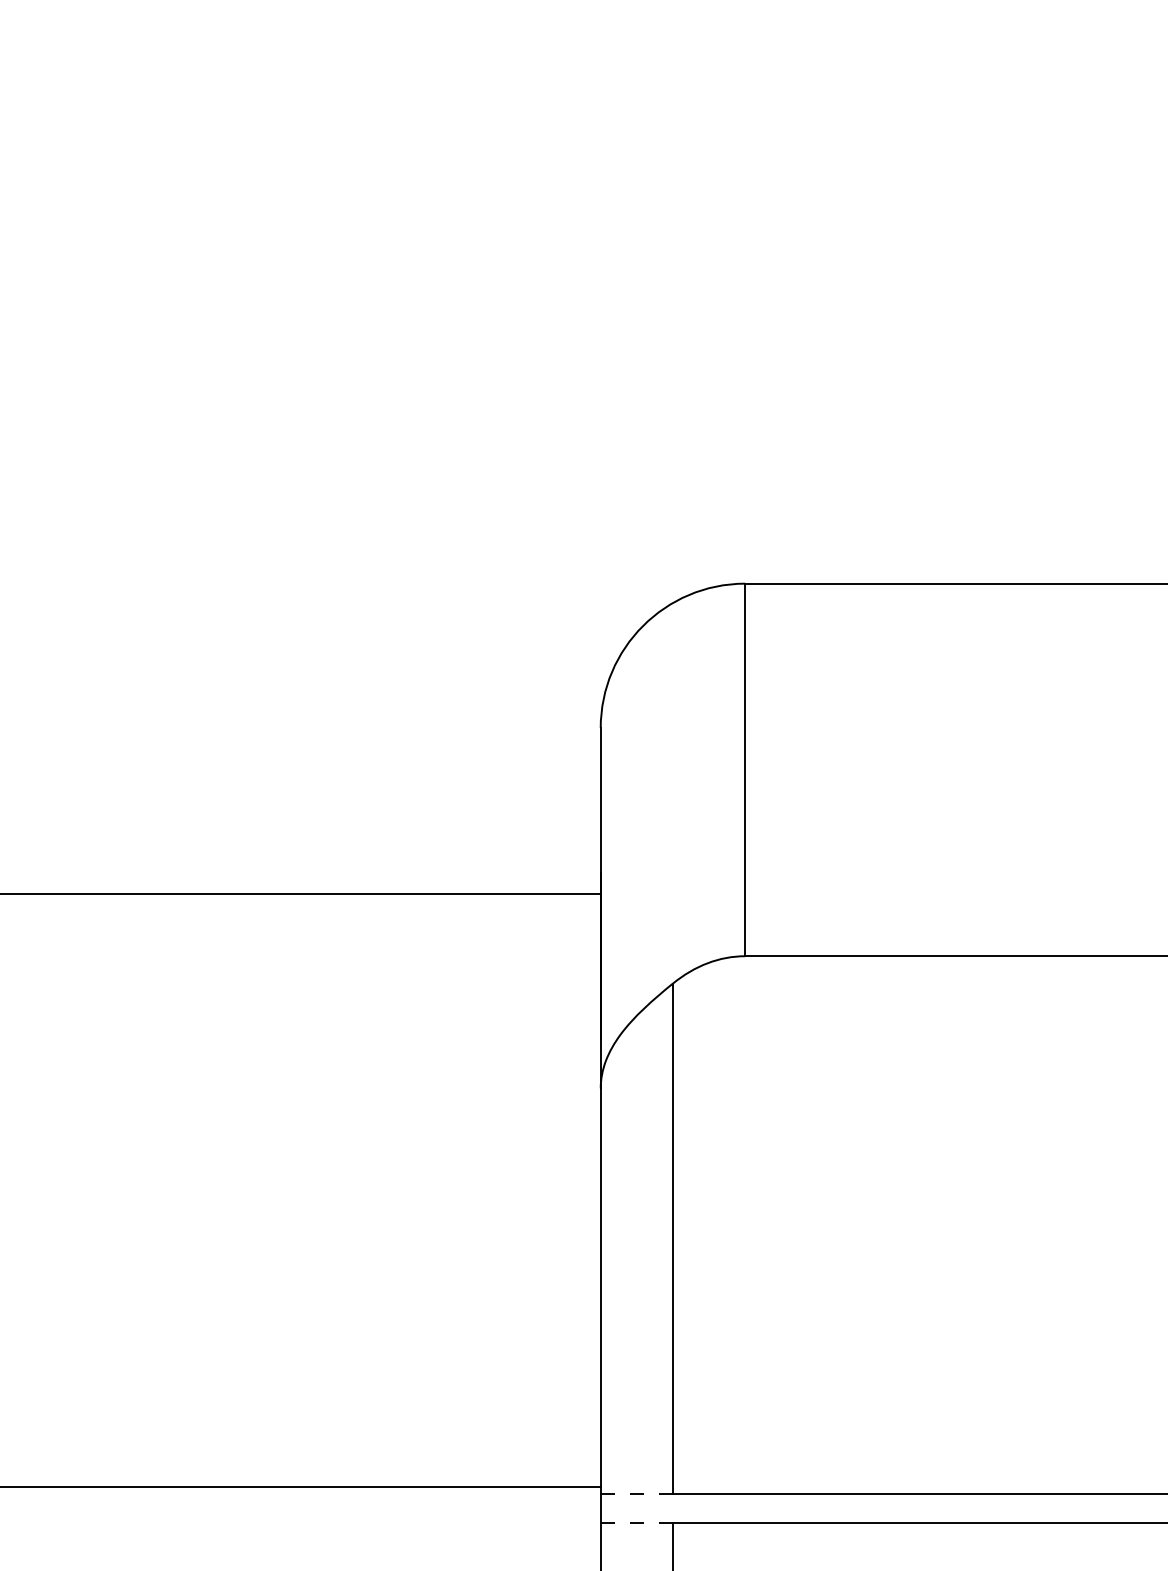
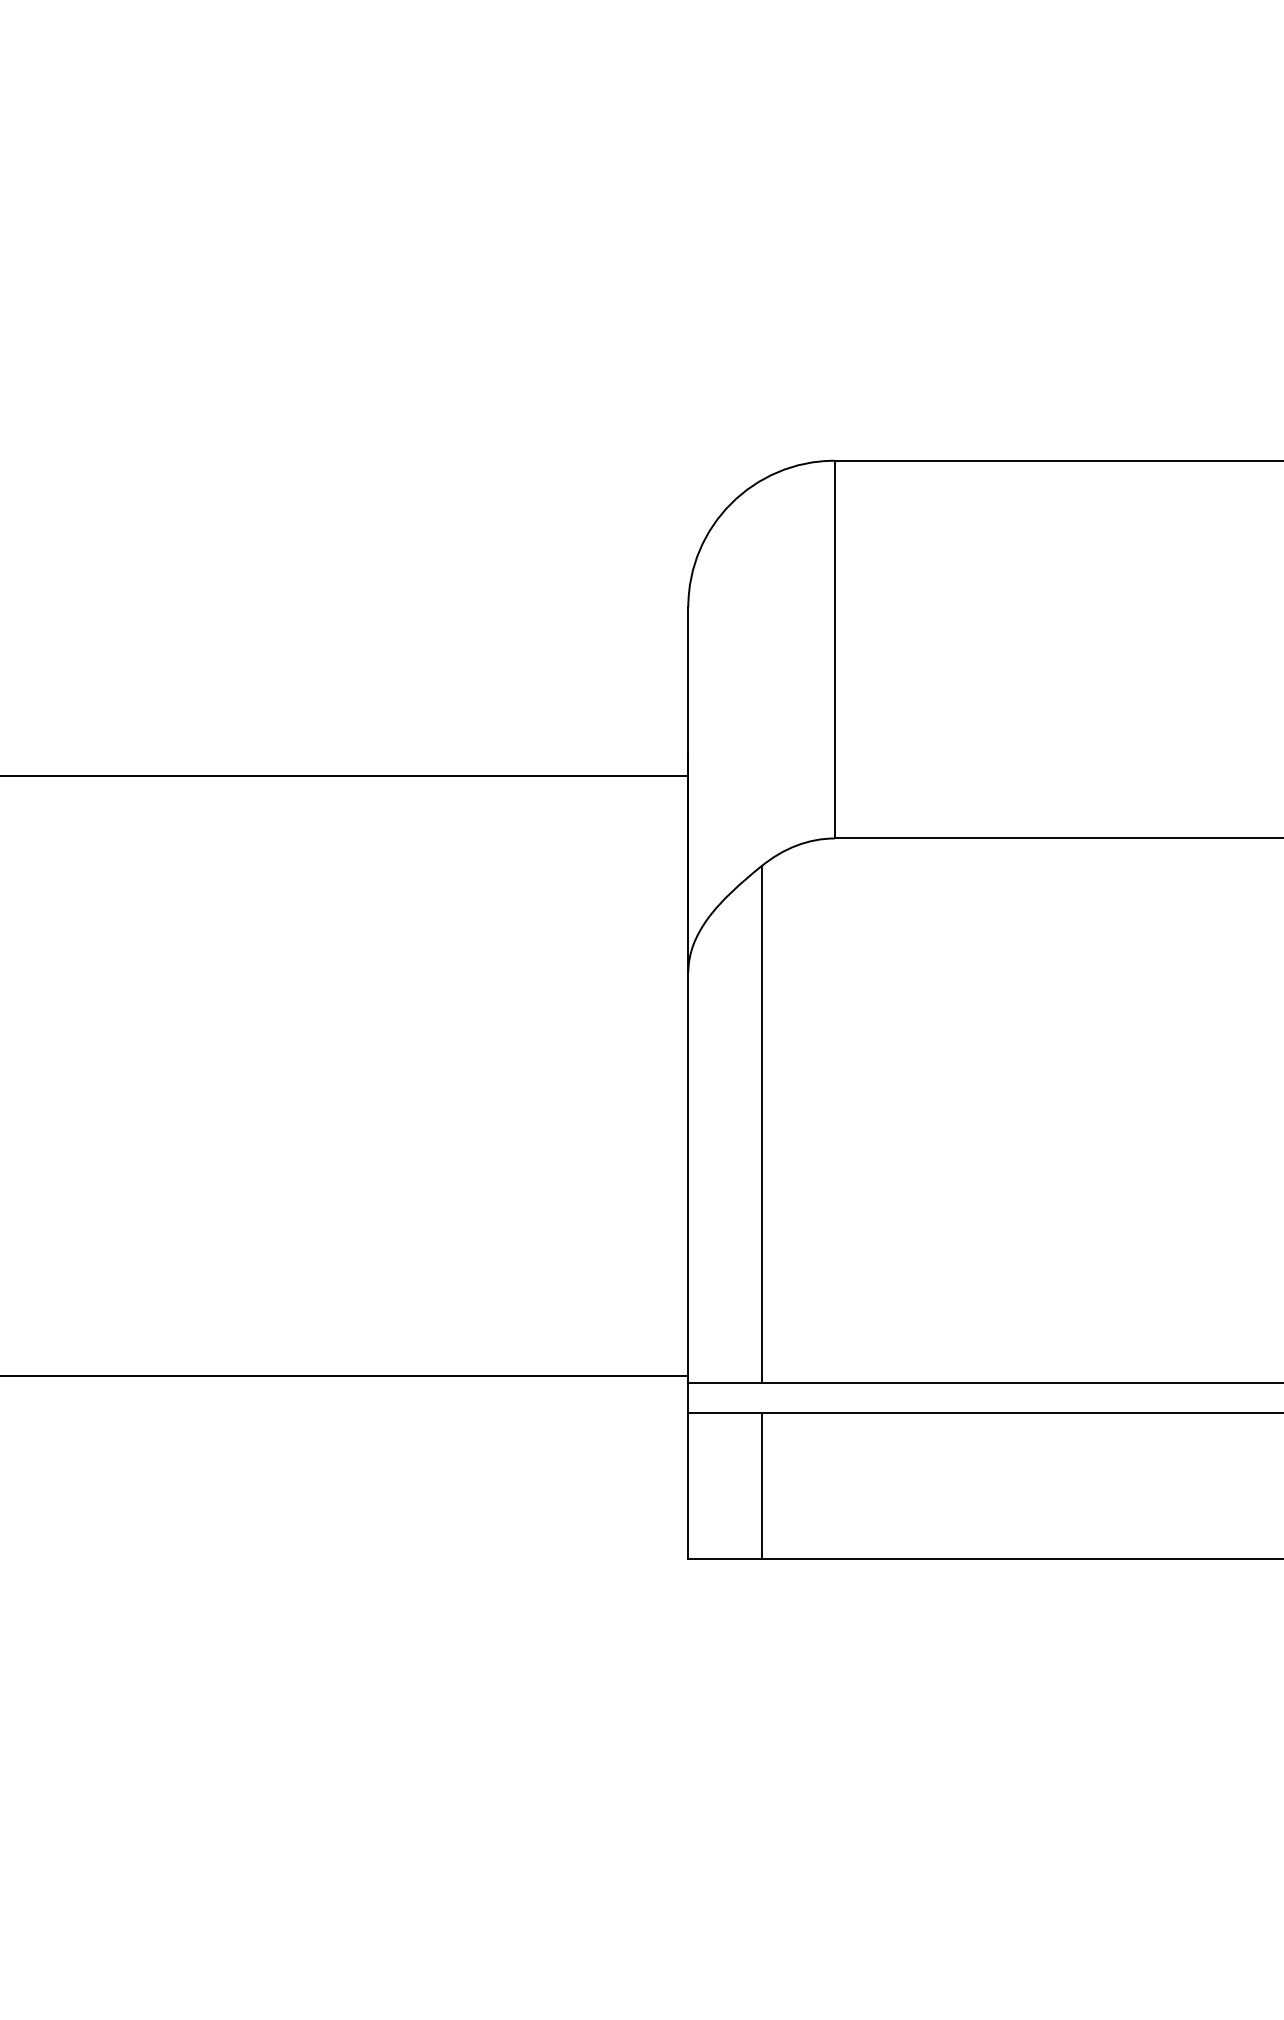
line: (636, 1493) -> (724, 1383), dashed -> solid
line: (636, 1522) -> (724, 1412), dashed -> solid

